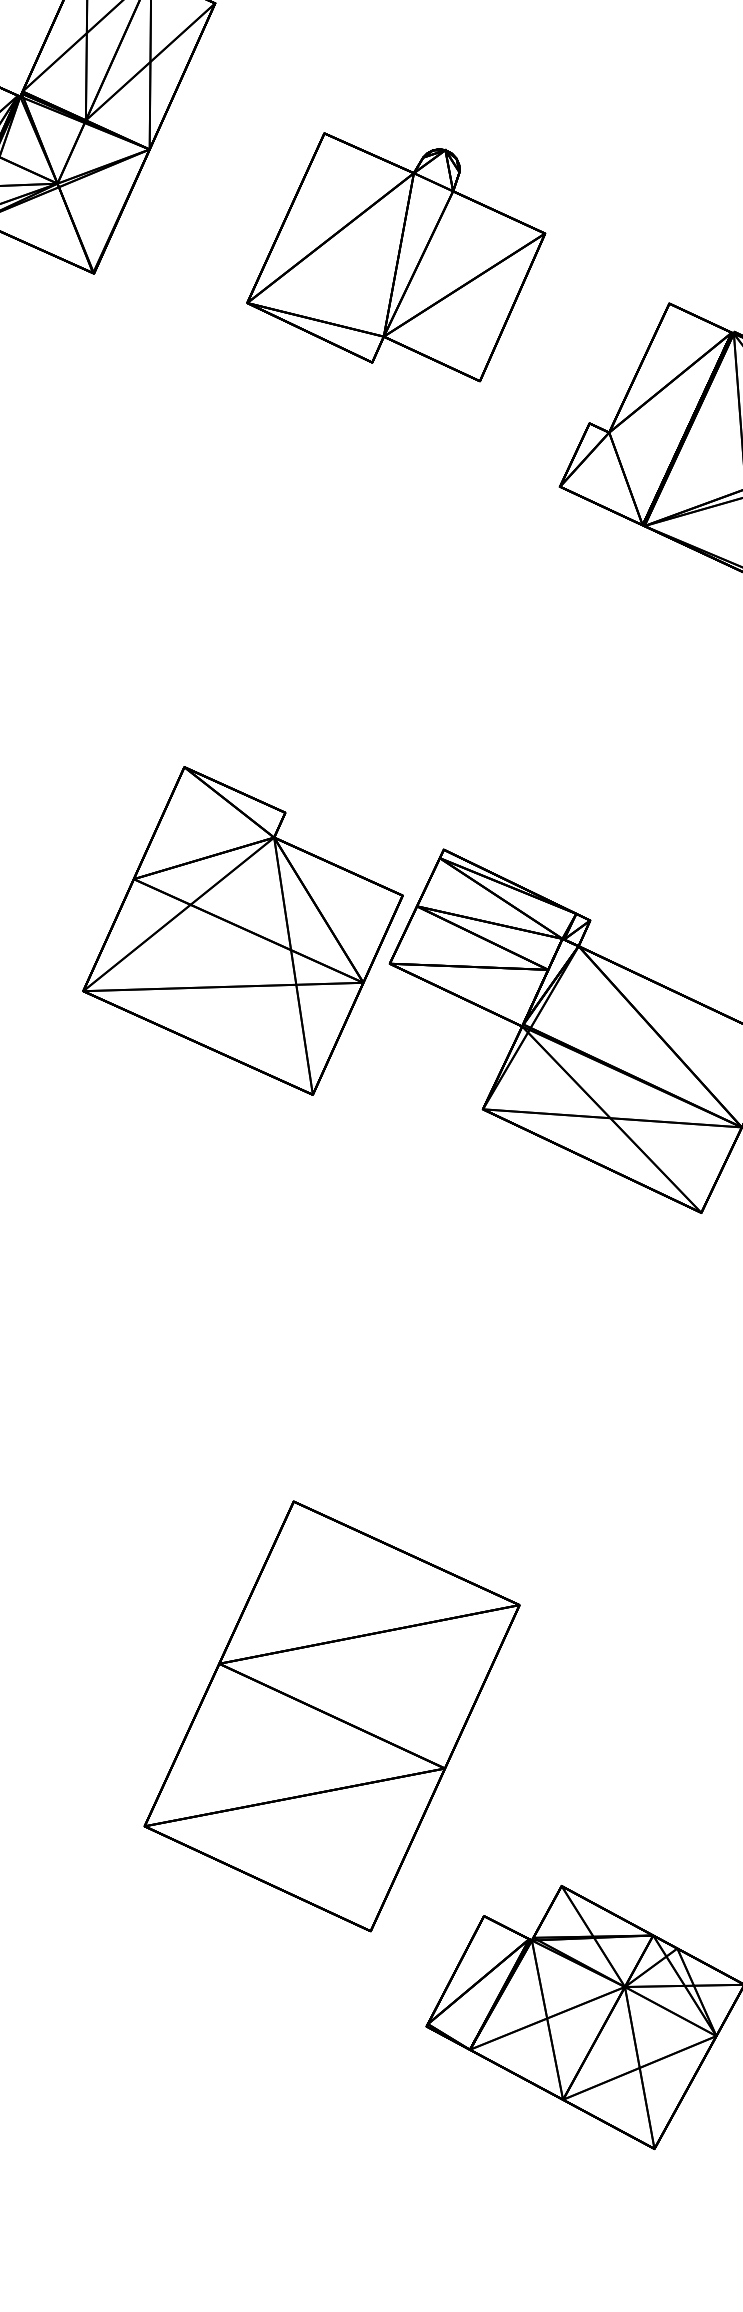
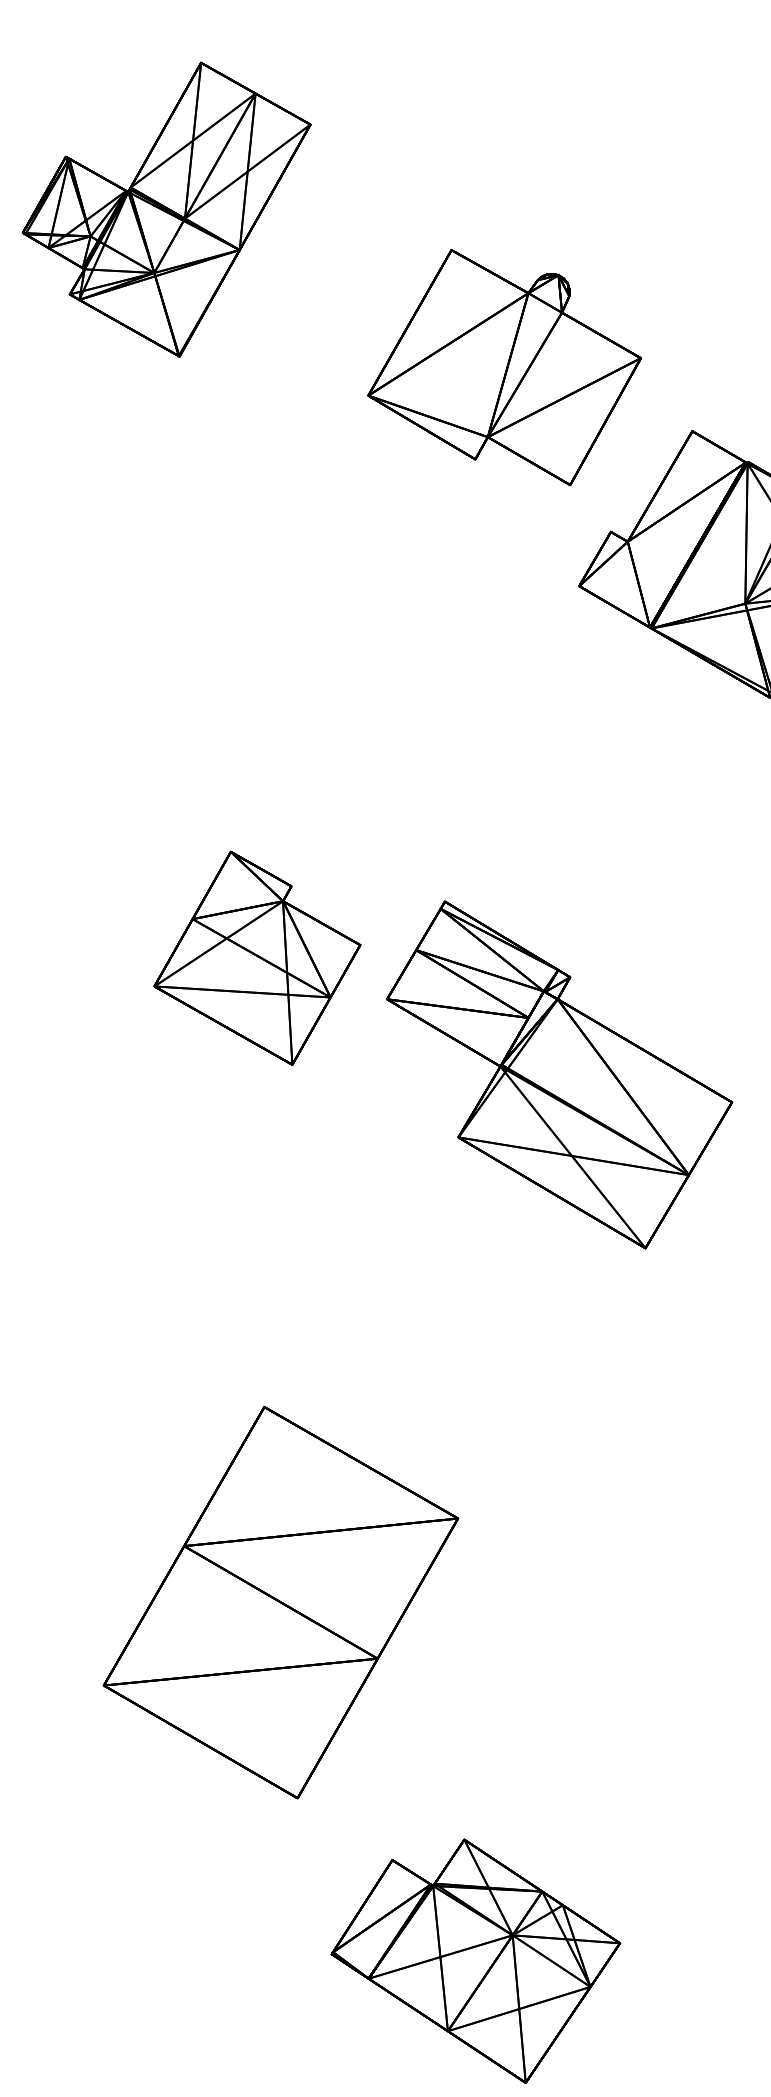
part: (395, 257) -> (504, 367), moved
part: (242, 931) -> (257, 958), size x0.7
part: (331, 1716) -> (280, 1602), moved

